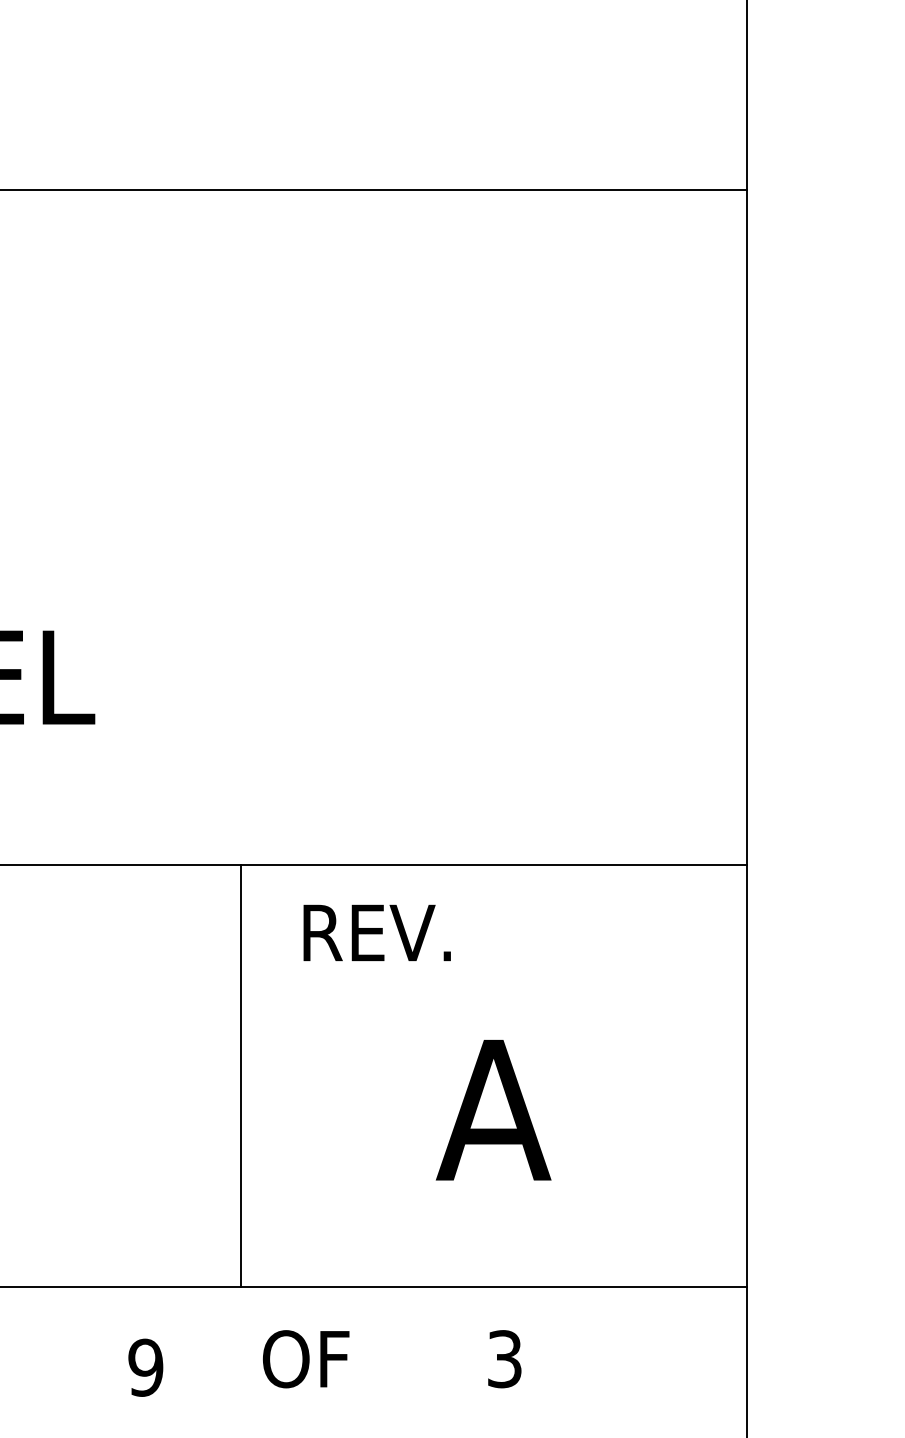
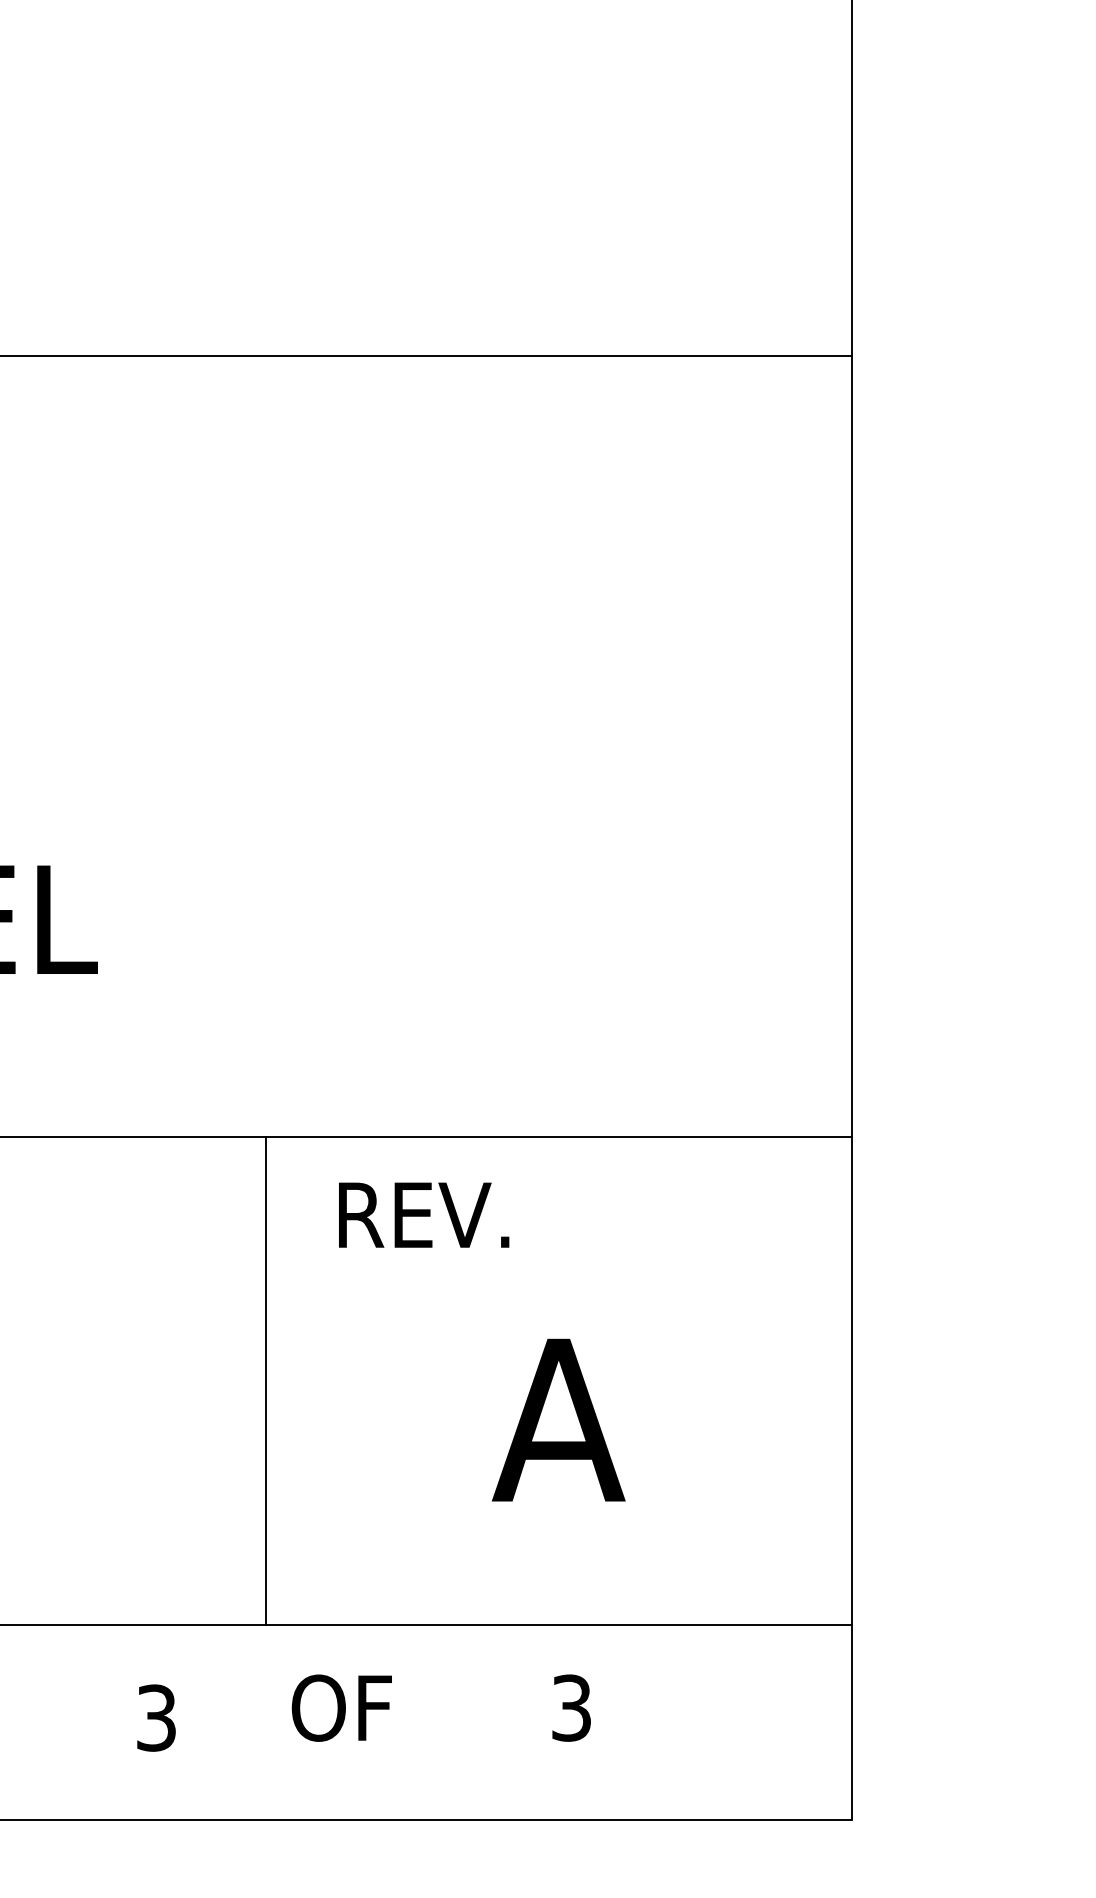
text: (145, 1367) -> (156, 1717), 9 -> 3

